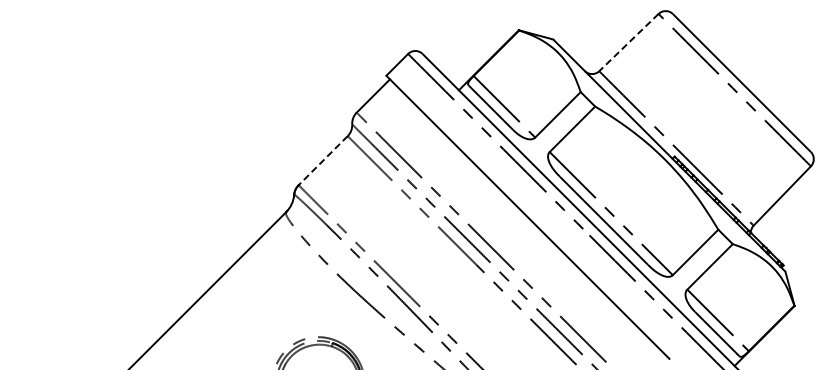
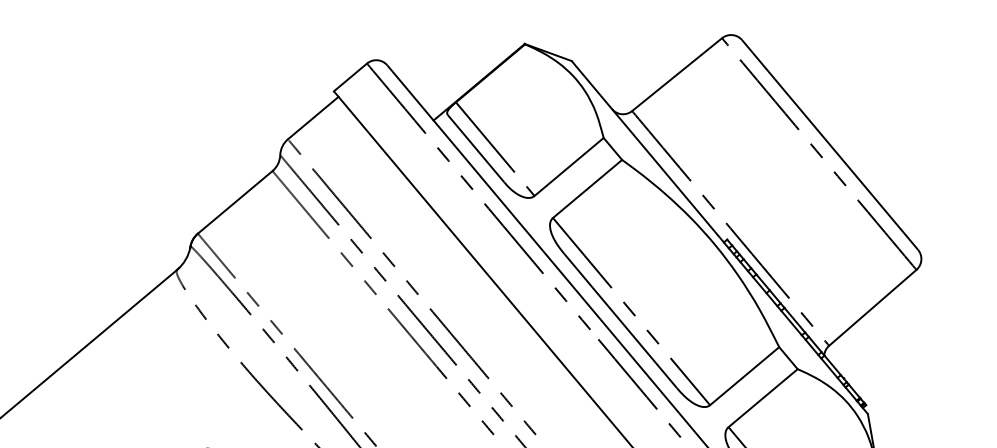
line: (628, 42) -> (676, 74), dashed -> solid
line: (323, 160) -> (235, 202), dashed -> solid

